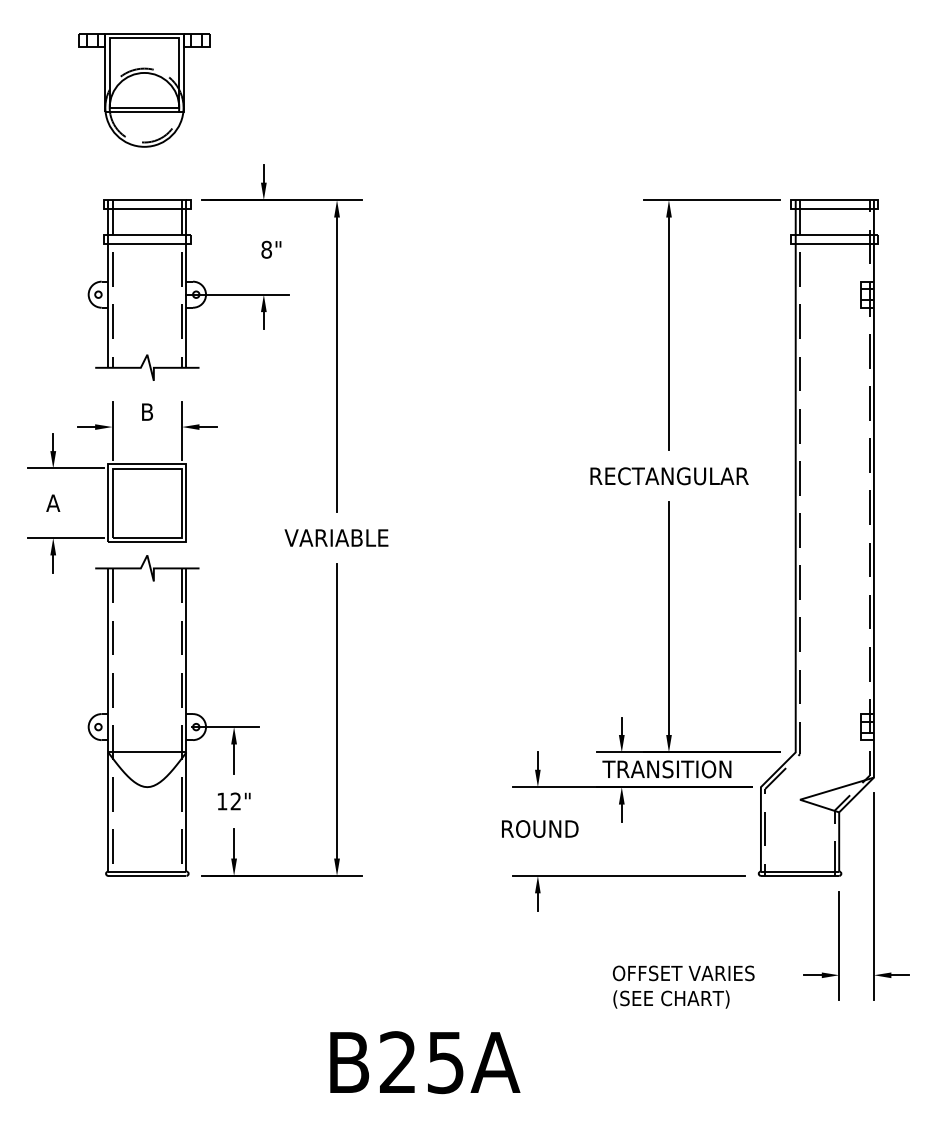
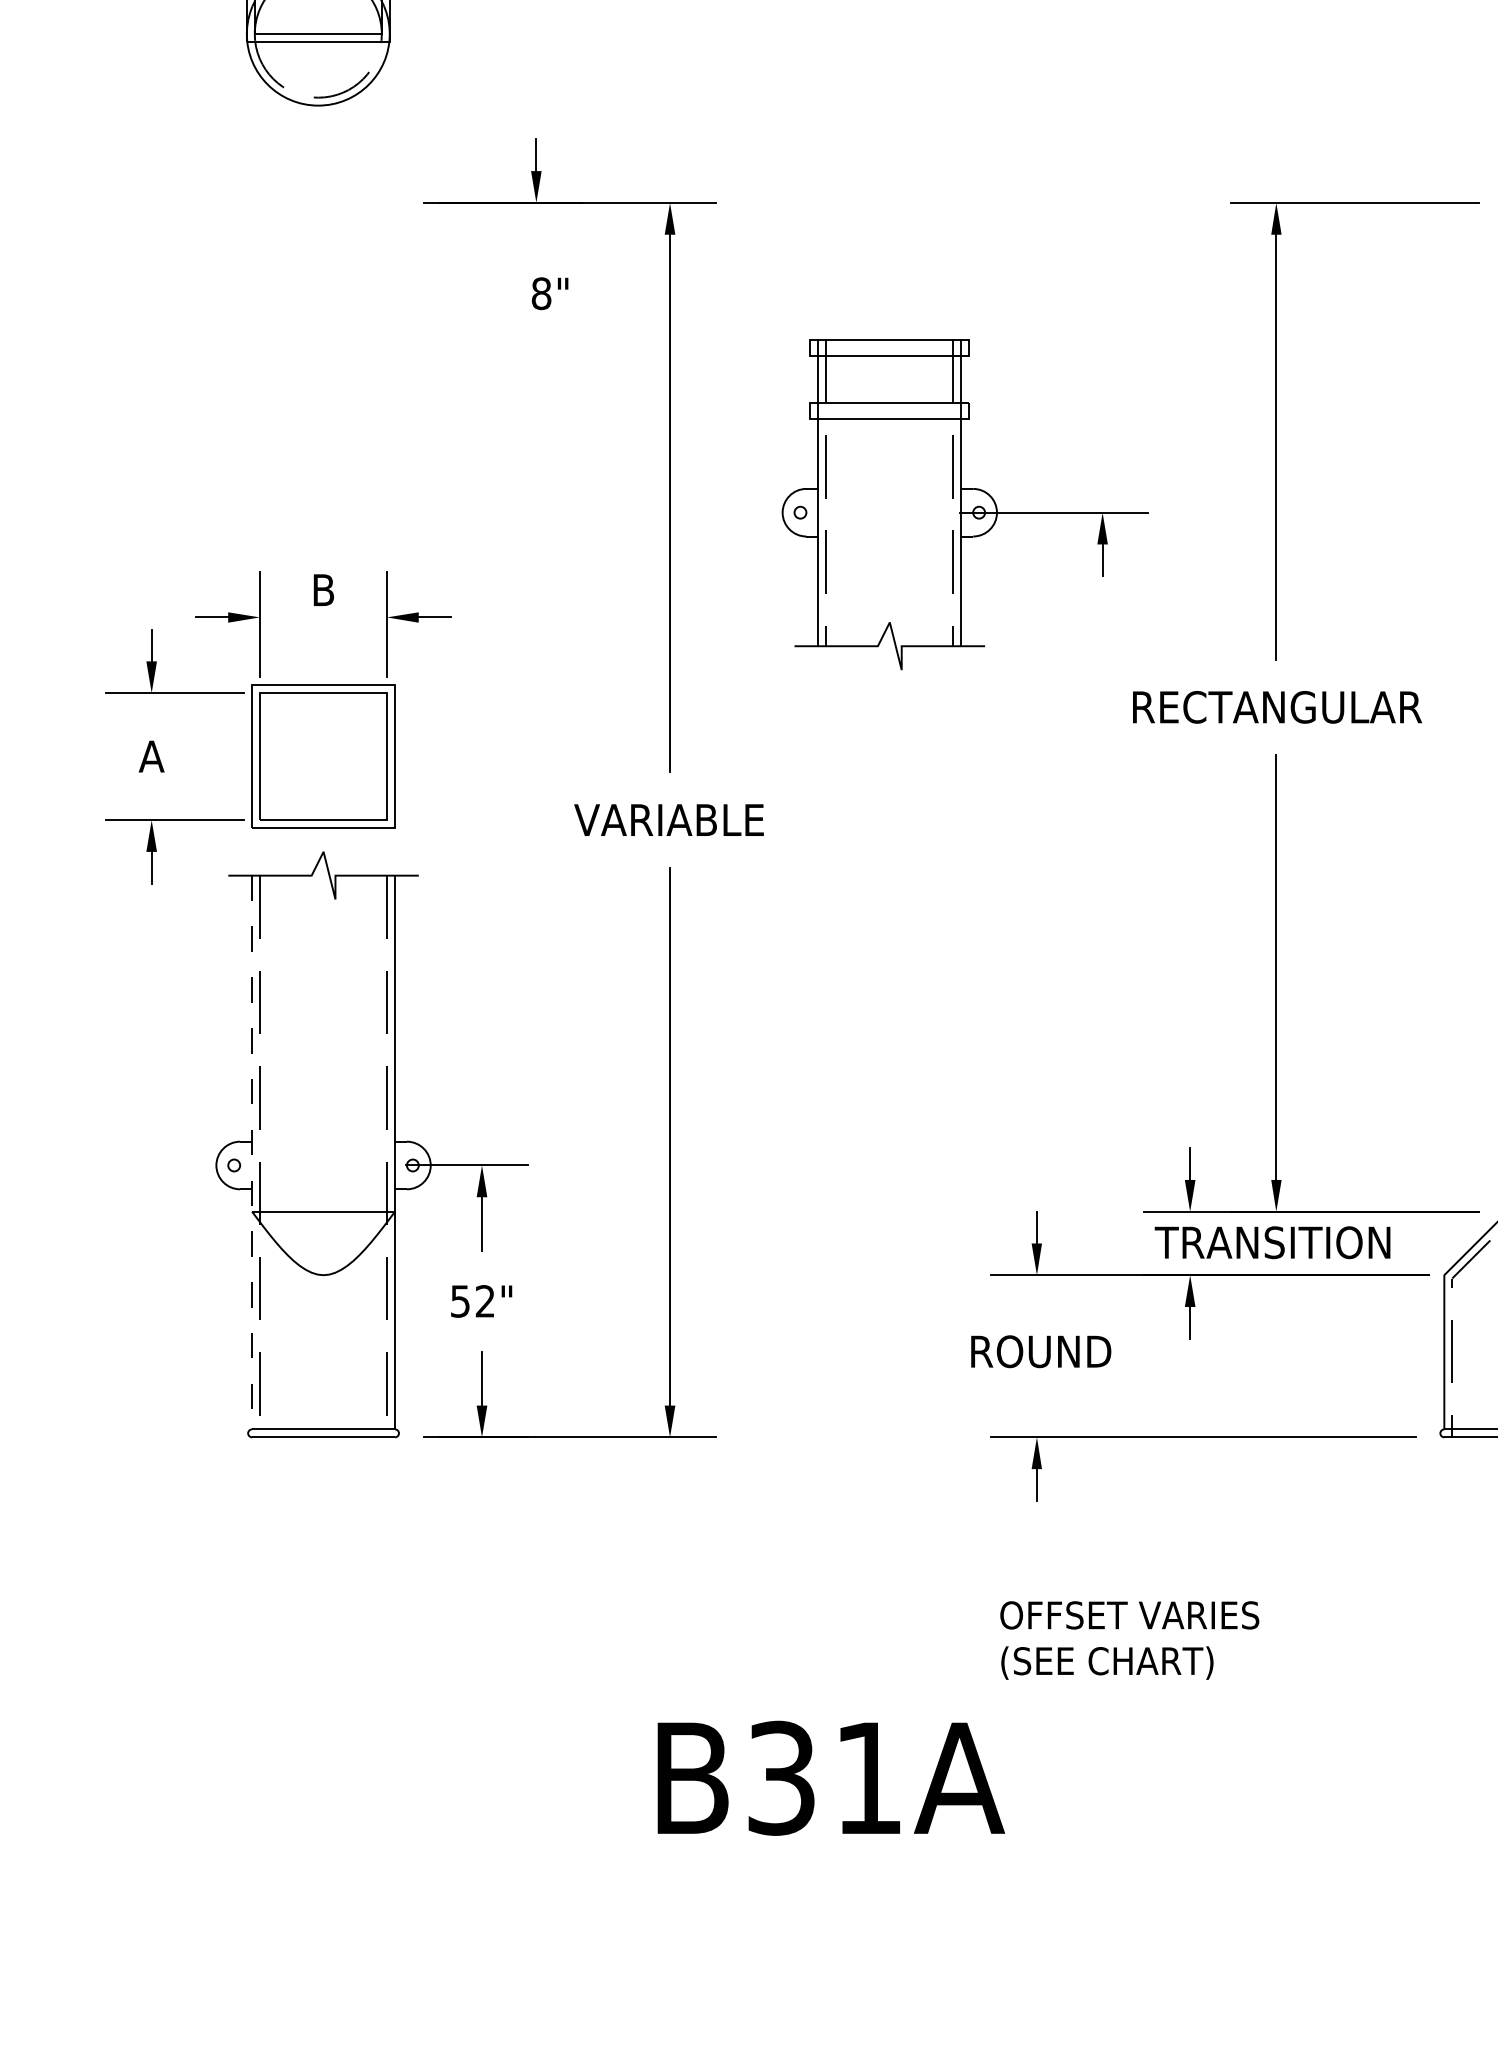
part: (188, 289) -> (964, 503), moved
line: (108, 719) -> (252, 1151), solid -> dashed
text: (222, 801) -> (460, 1301), 12" -> 52"
text: (683, 986) -> (1129, 1639), moved
text: (421, 1062) -> (824, 1778), B25A -> B31A

